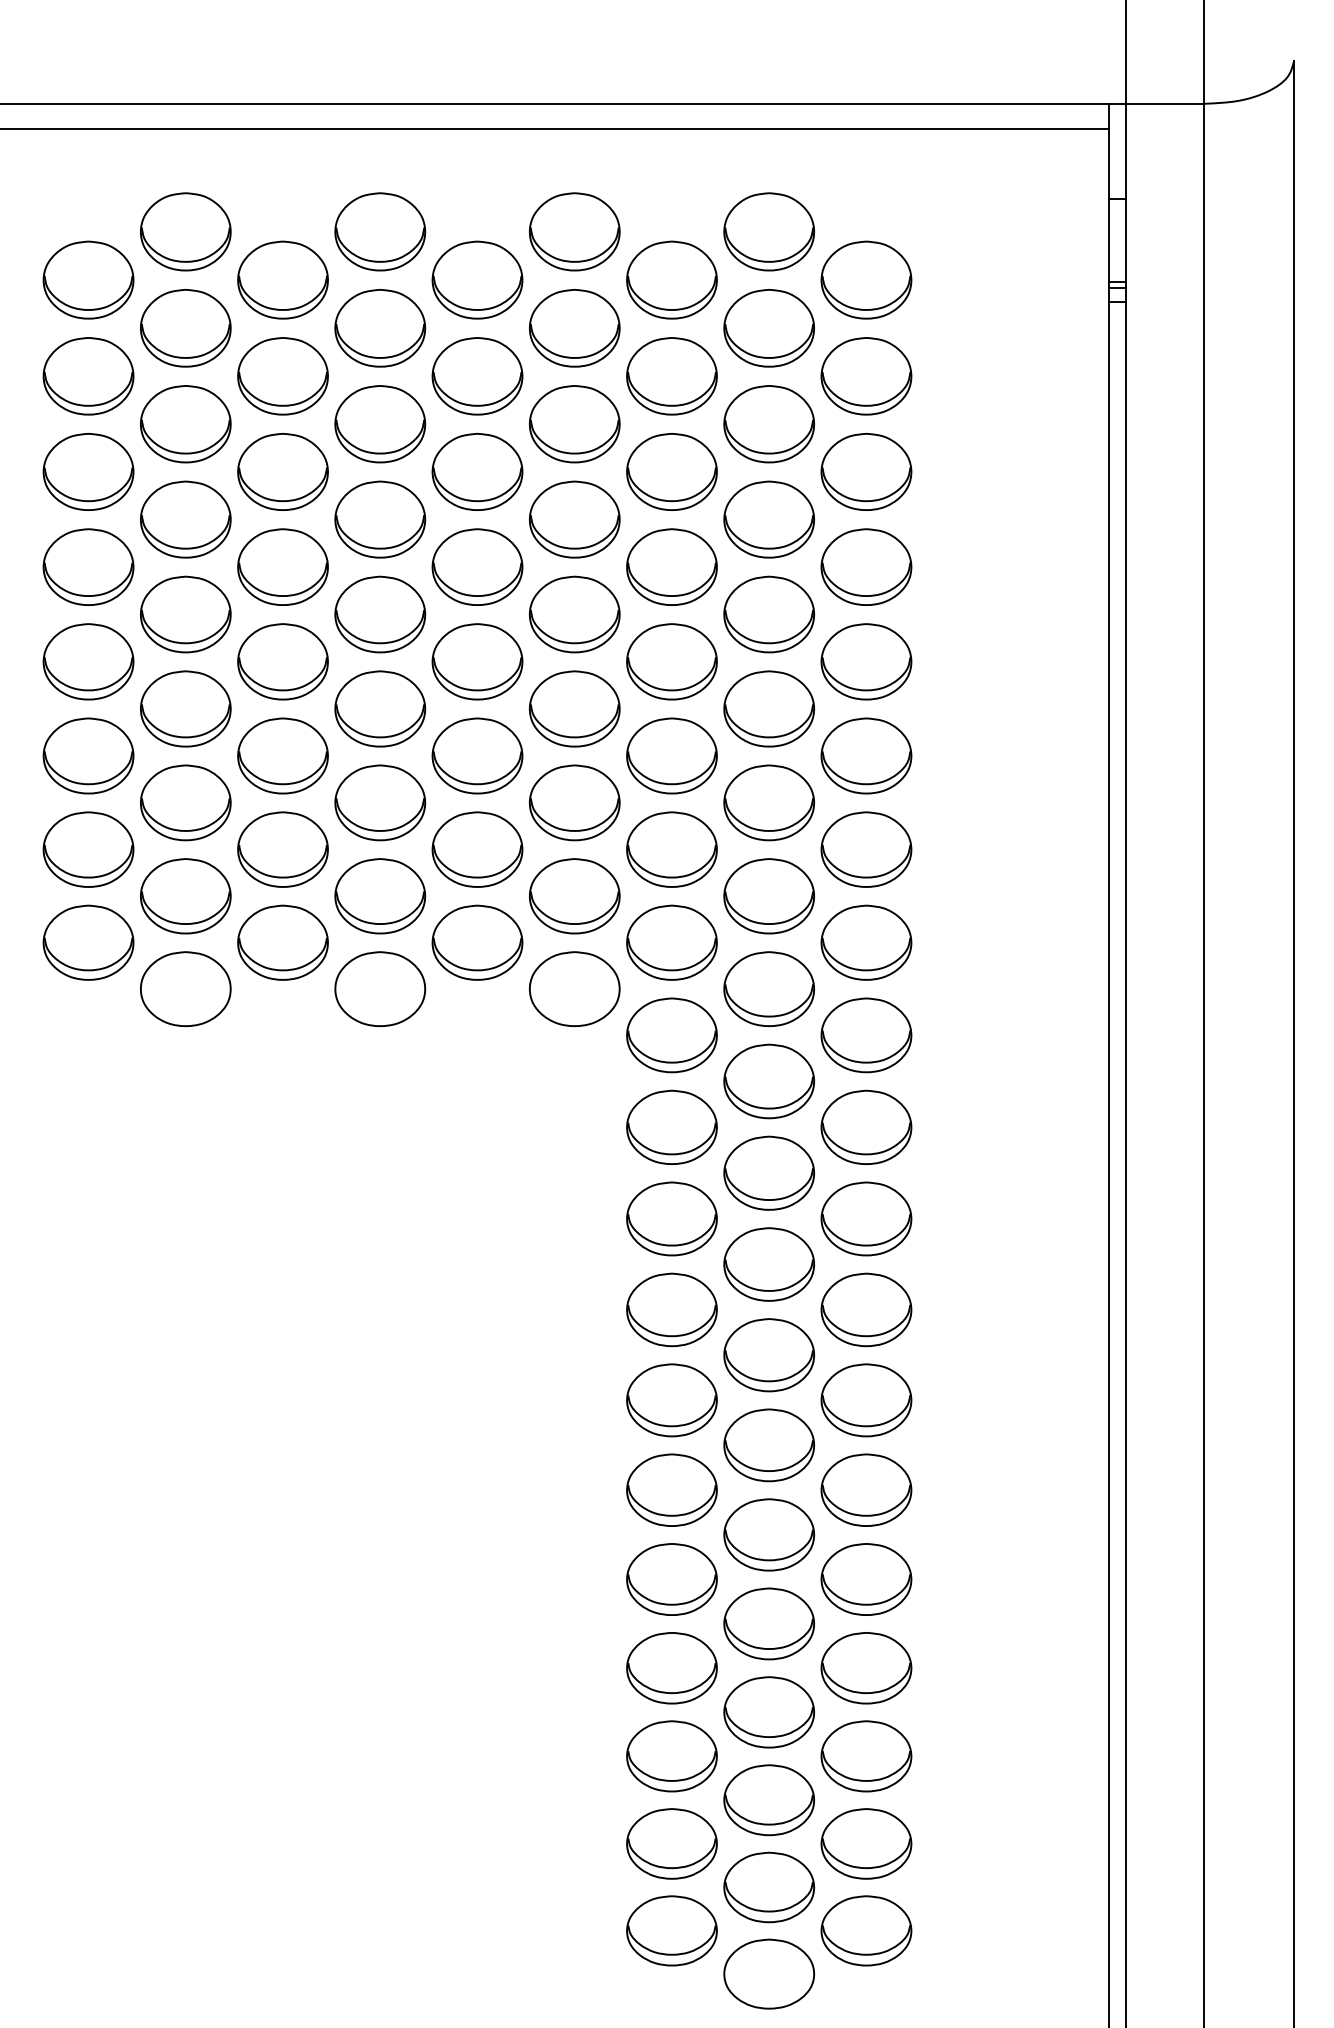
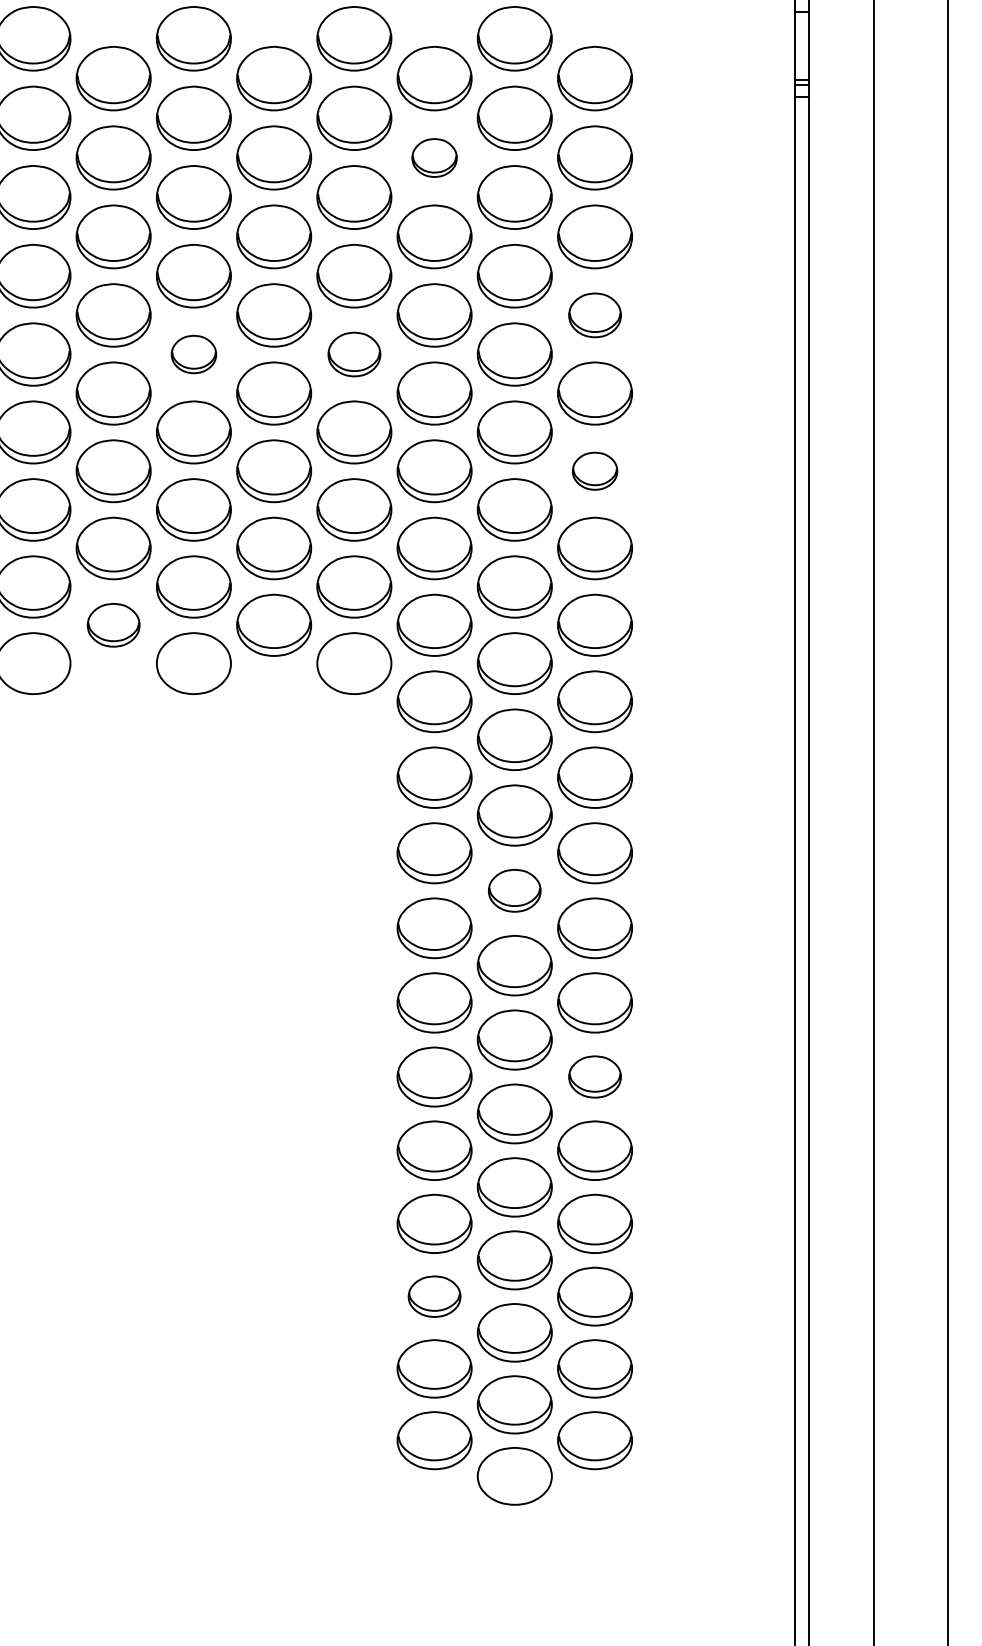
part: (671, 376) -> (434, 158), size x0.6
part: (866, 566) -> (595, 314), size x0.7
part: (380, 614) -> (194, 354), size x0.6
part: (574, 614) -> (354, 354), size x0.7
part: (866, 755) -> (595, 470), size x0.6
part: (282, 942) -> (113, 625), size x0.7
part: (768, 1264) -> (514, 890), size x0.7
part: (866, 1489) -> (595, 1076), size x0.7
part: (671, 1756) -> (434, 1296), size x0.7

